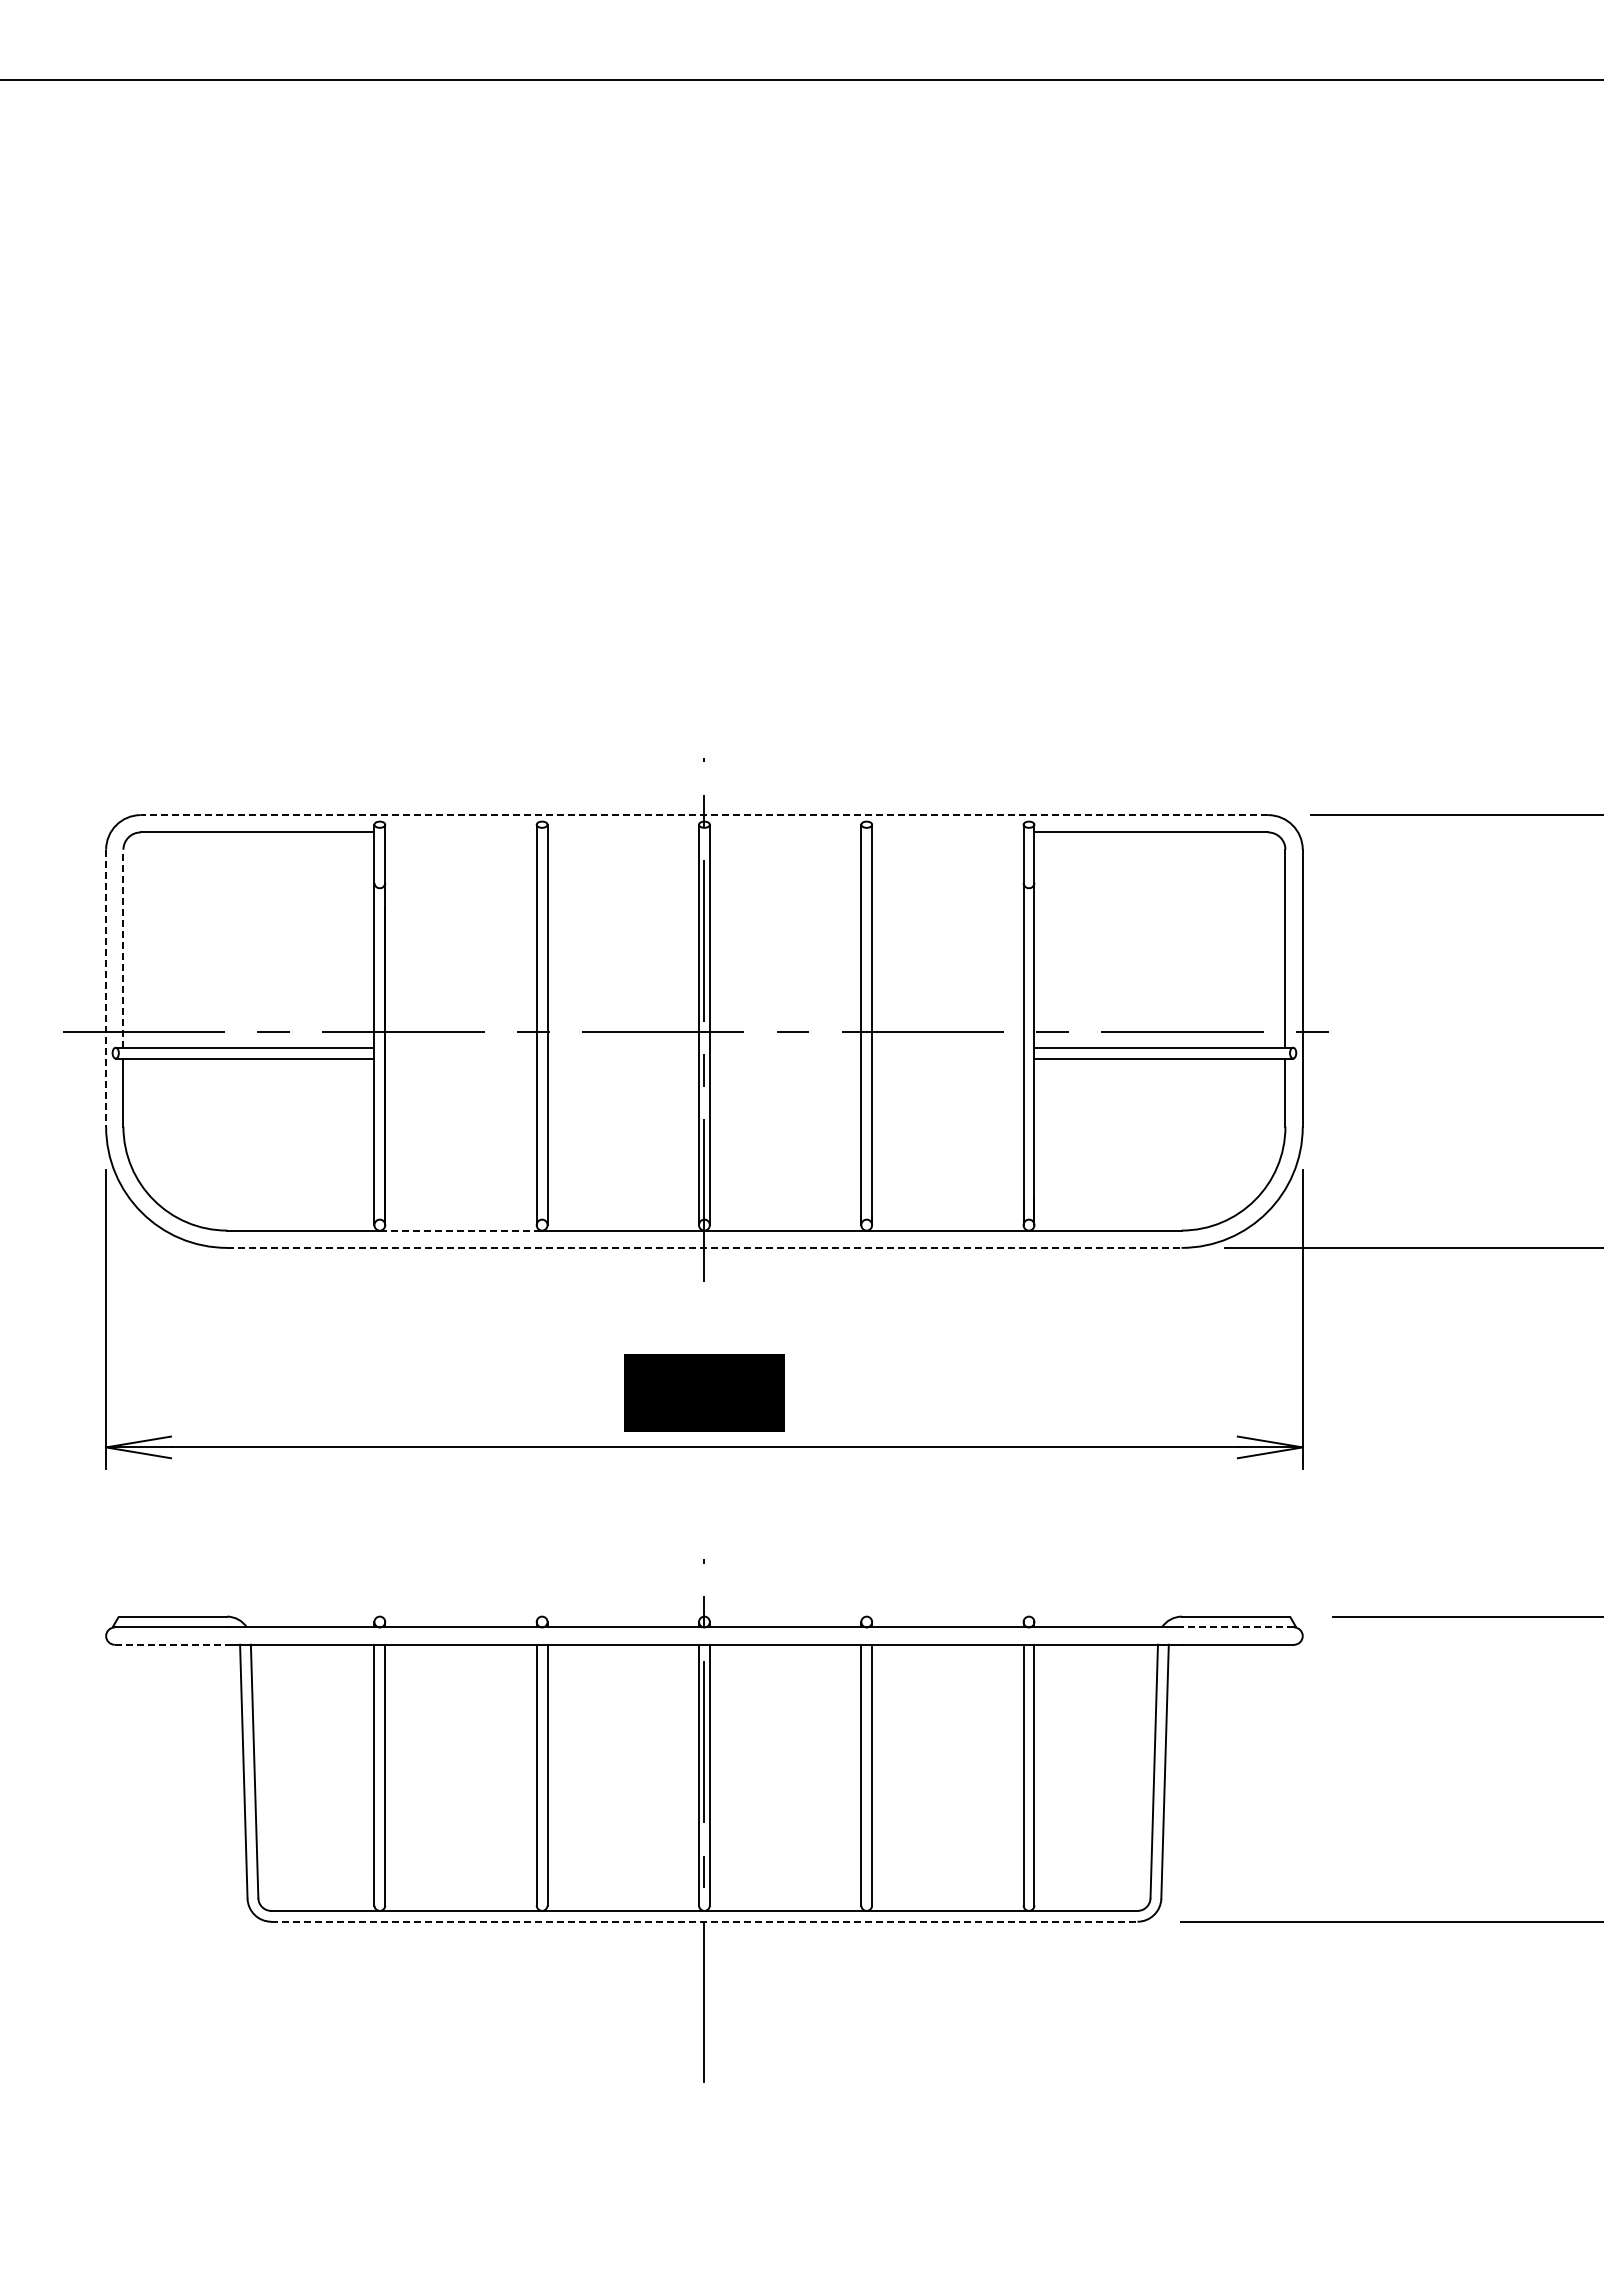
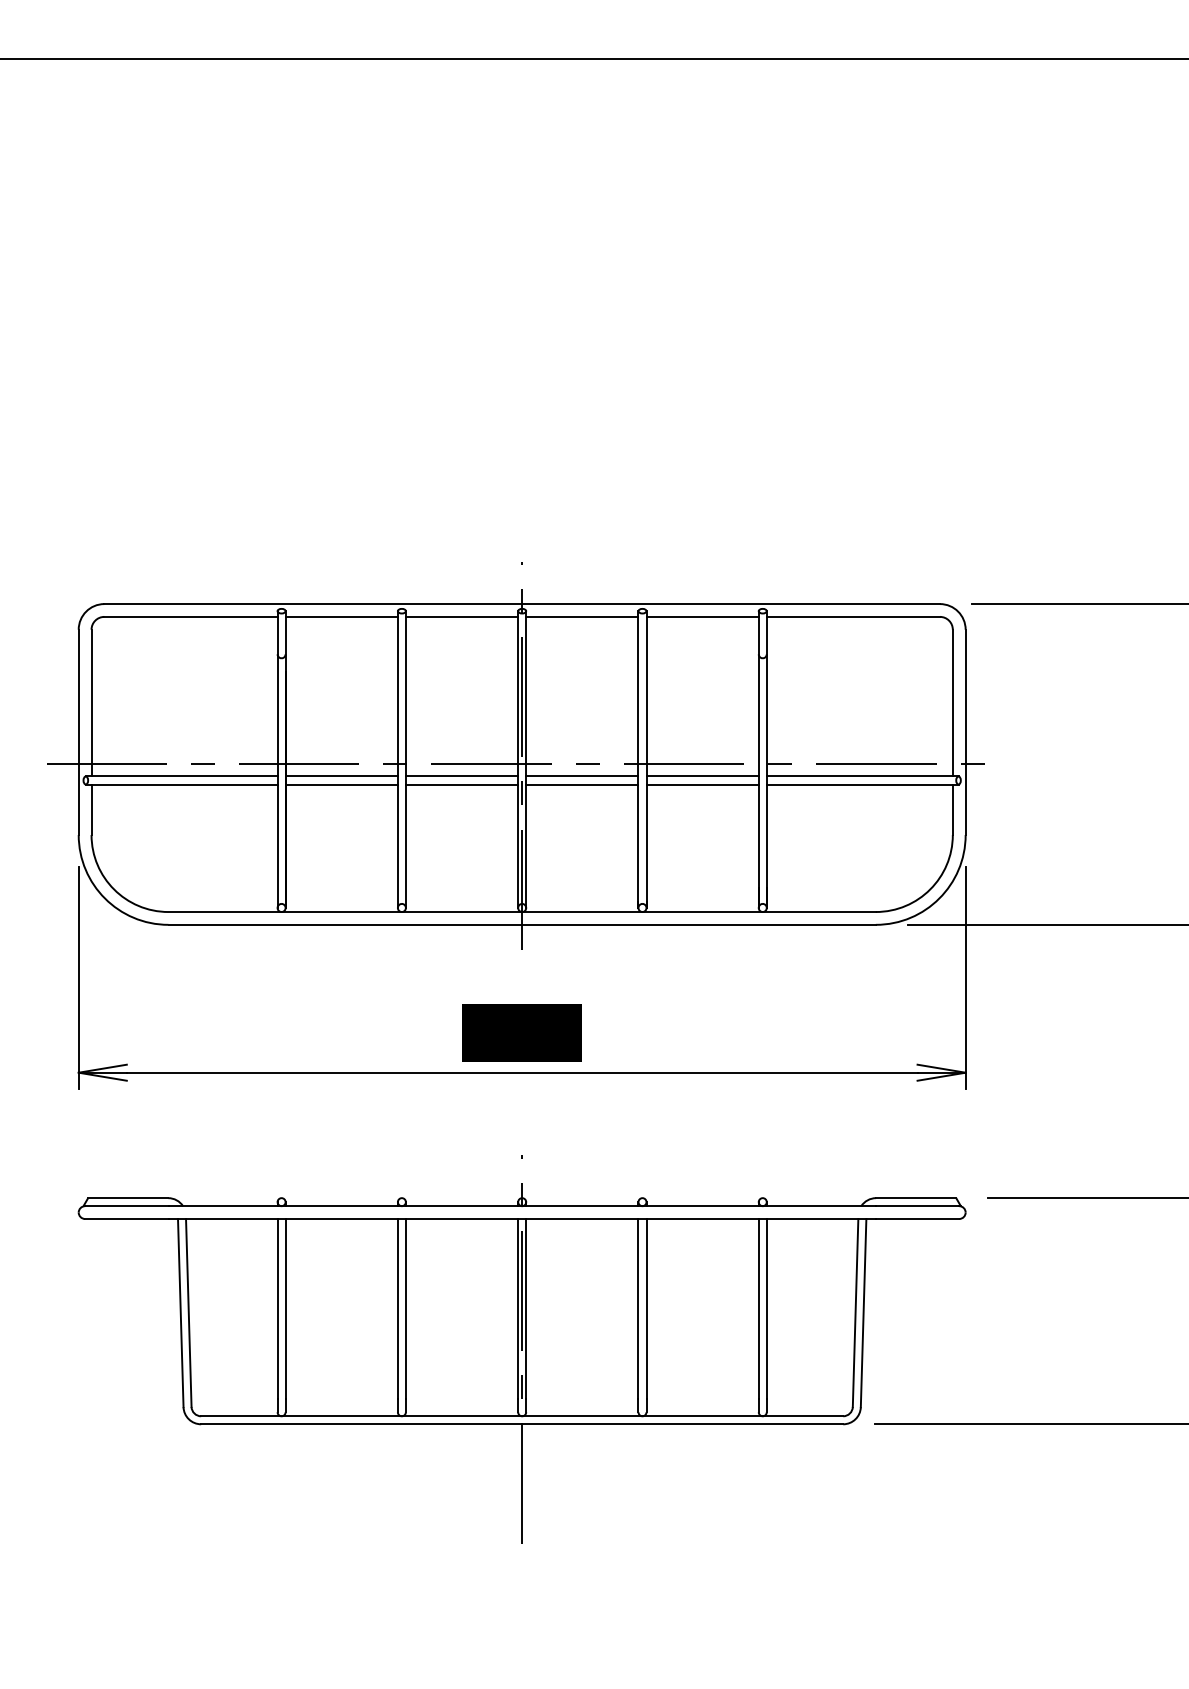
line: (704, 815) -> (522, 604), dashed -> solid
line: (460, 832) -> (341, 616), added
line: (623, 832) -> (462, 616), added
line: (785, 832) -> (582, 616), added
line: (947, 832) -> (702, 616), added
line: (123, 948) -> (91, 702), dashed -> solid
line: (106, 988) -> (78, 732), dashed -> solid
line: (460, 1047) -> (341, 776), added
line: (623, 1047) -> (462, 776), added
line: (785, 1047) -> (582, 776), added
line: (947, 1047) -> (702, 776), added
line: (460, 1058) -> (341, 784), added
line: (623, 1058) -> (462, 784), added
line: (785, 1058) -> (582, 784), added
line: (947, 1058) -> (702, 784), added
line: (460, 1230) -> (341, 911), dashed -> solid
line: (704, 1247) -> (522, 924), dashed -> solid
line: (1237, 1627) -> (917, 1206), dashed -> solid
line: (171, 1644) -> (127, 1218), dashed -> solid
line: (704, 1921) -> (522, 1424), dashed -> solid

